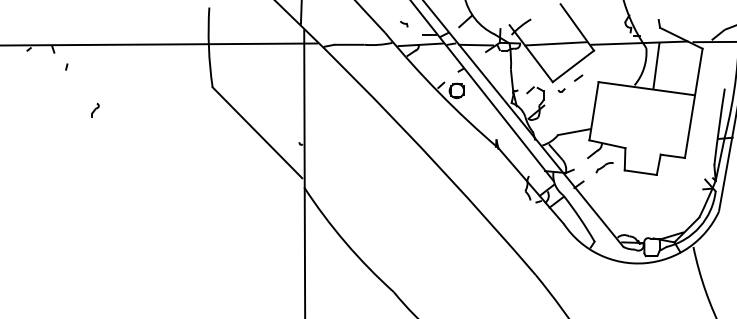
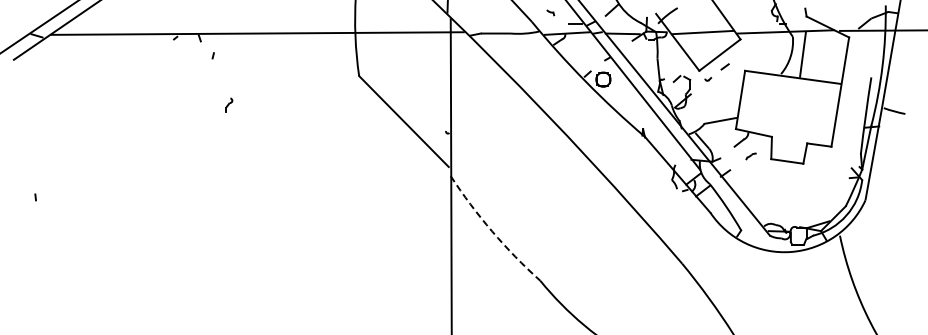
part: (95, 109) -> (229, 104), moved
part: (604, 167) -> (751, 156), size x0.6
arc: (345, 242) -> (492, 231), solid -> dashed

